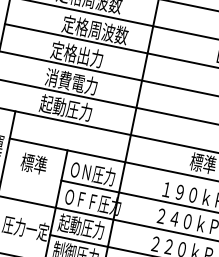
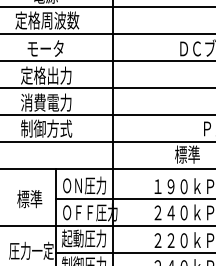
text: (95, 29) -> (58, 48), 定格周波数 -> モータ
text: (66, 107) -> (46, 128), 起動圧力 -> 制御方式
text: (33, 164) -> (29, 199), moved

